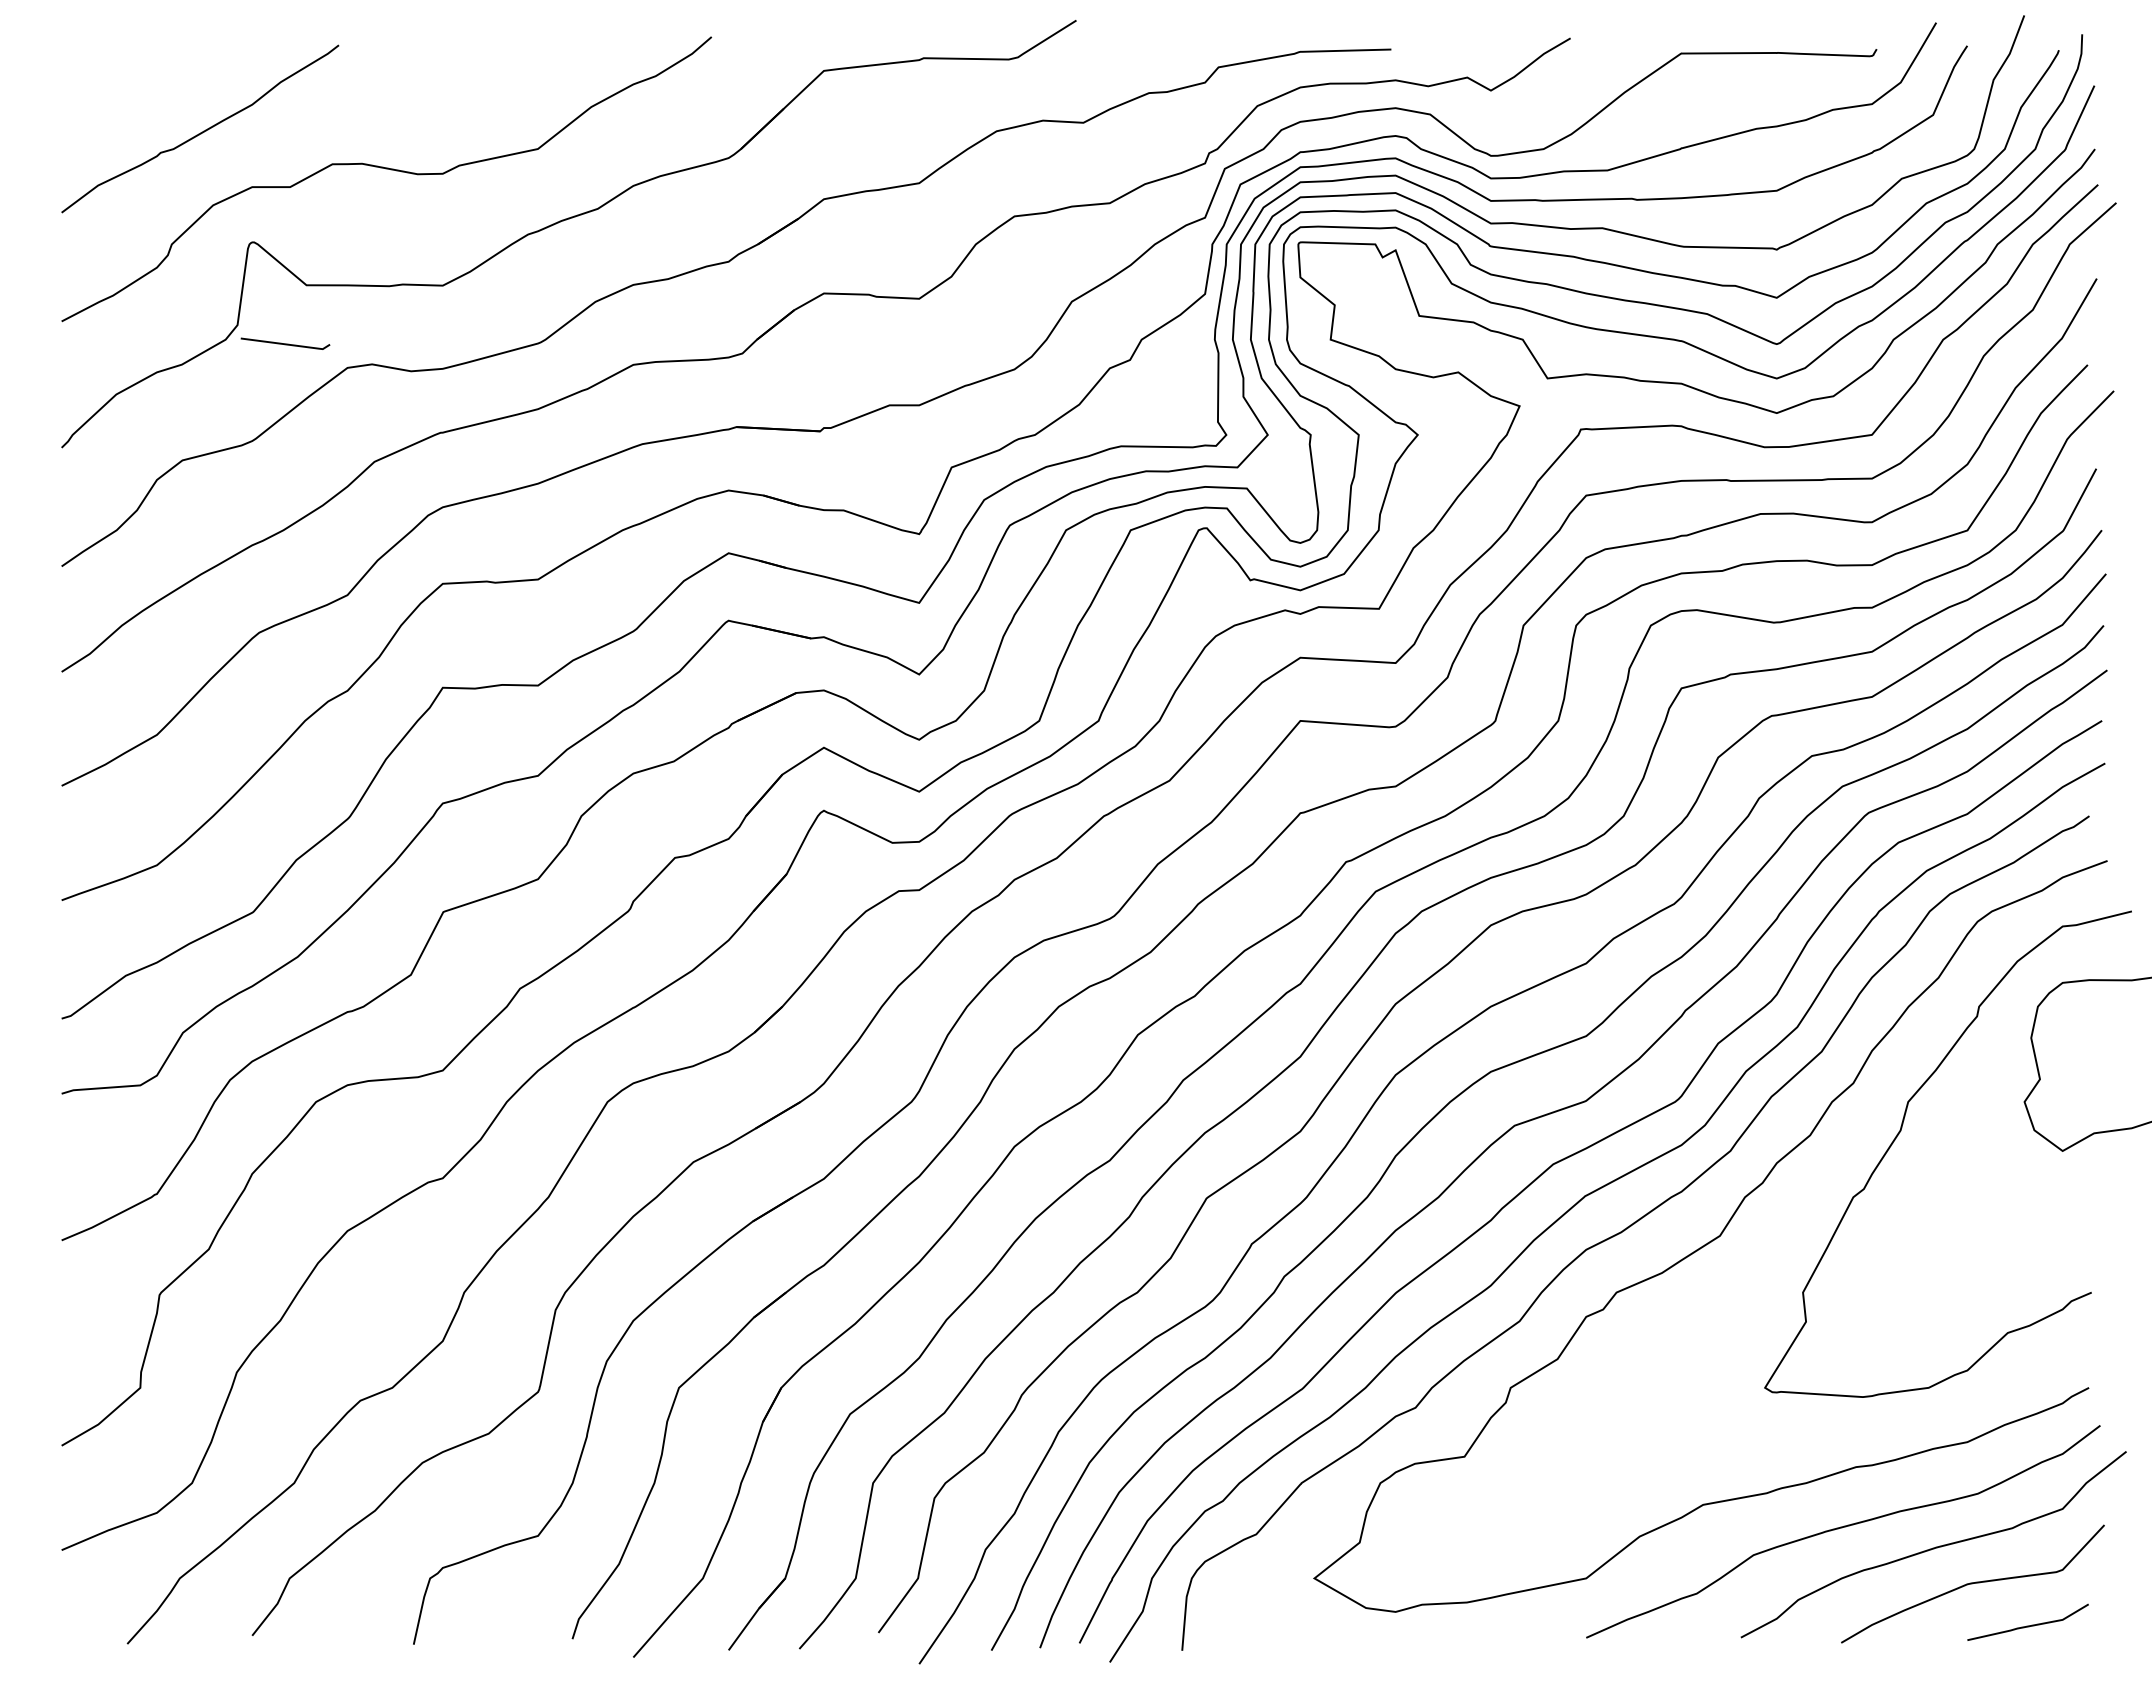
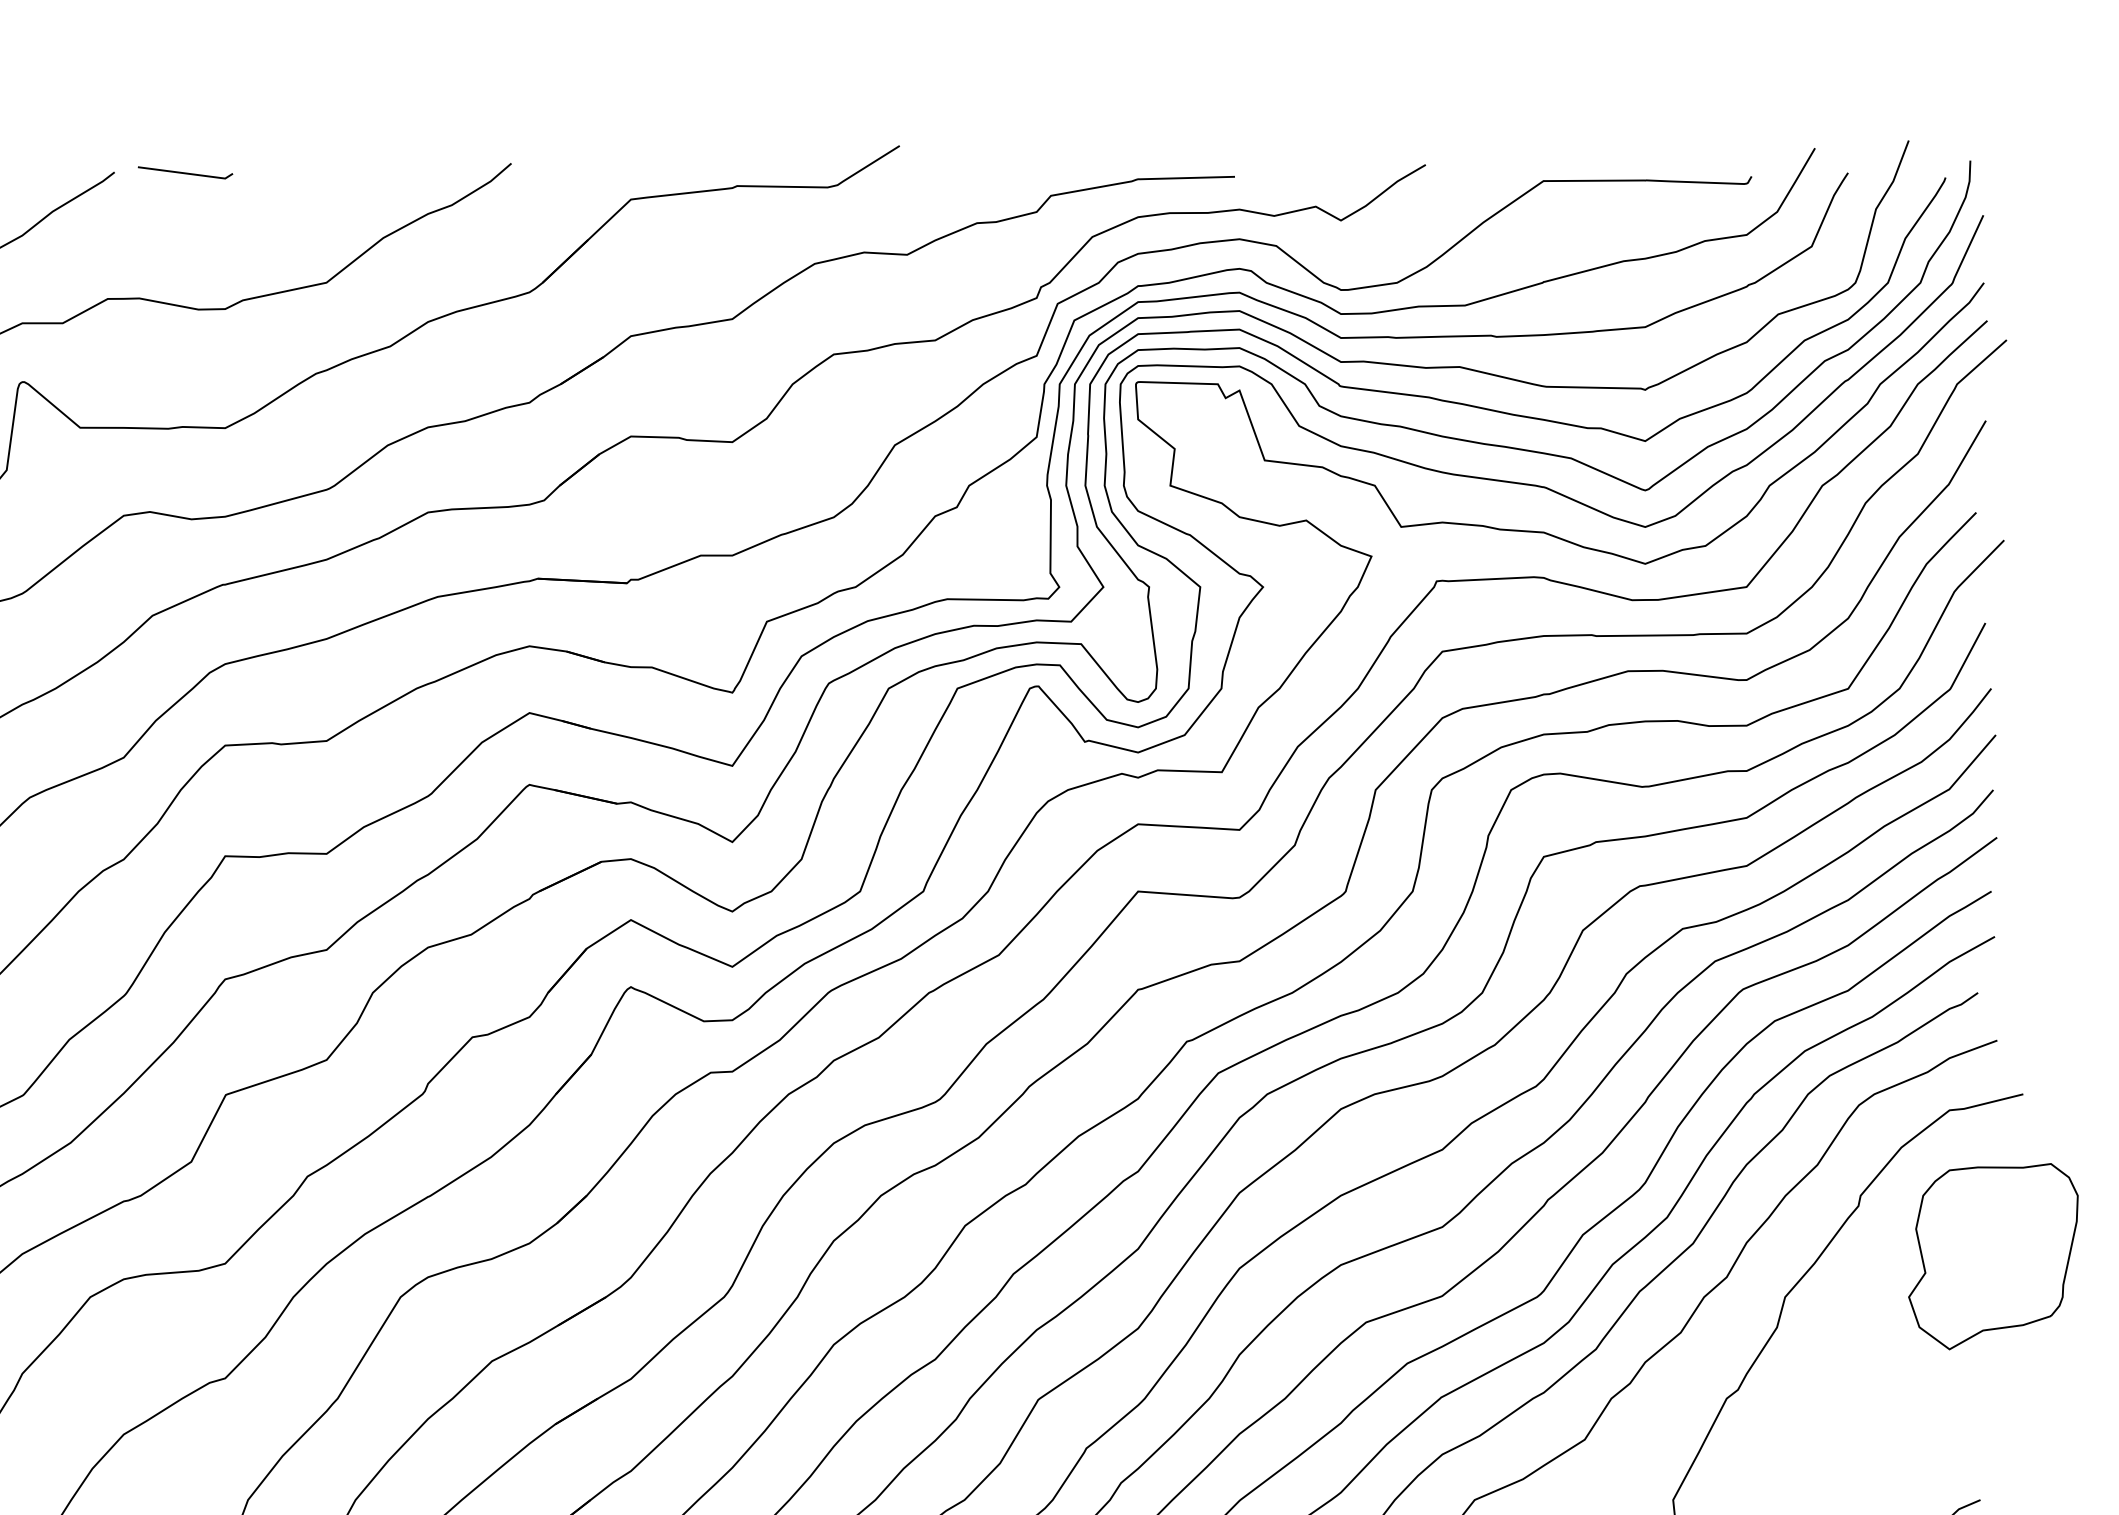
line: (285, 343) -> (185, 172), moved

